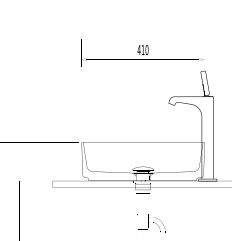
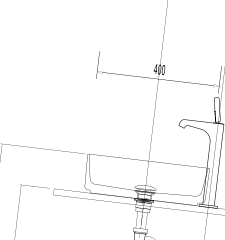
text: (142, 49) -> (159, 68), 410 -> 400

